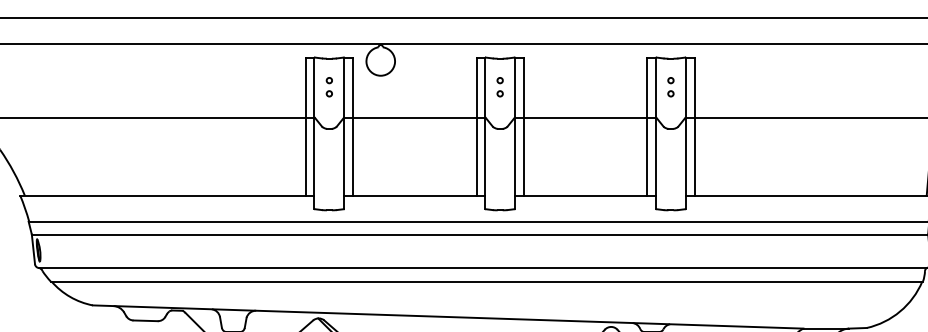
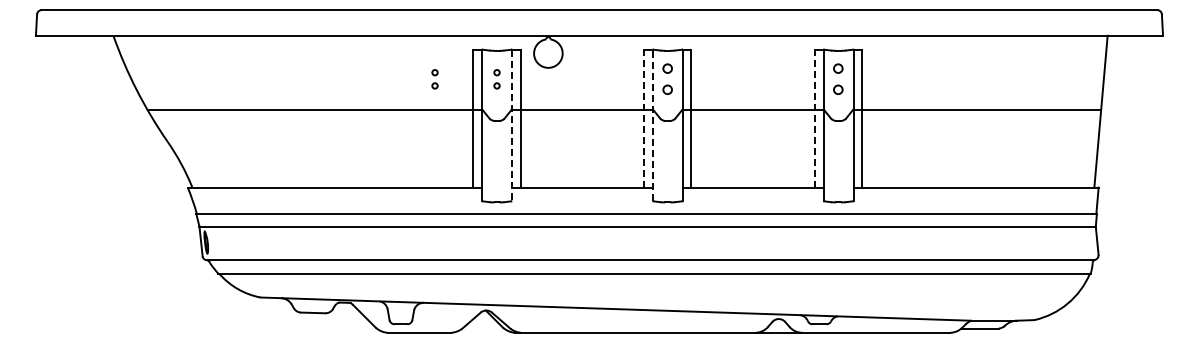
part: (266, 87) -> (434, 79), added
part: (499, 87) -> (667, 79), size x1.6
part: (670, 87) -> (838, 79), size x1.6
line: (476, 126) -> (644, 118), solid -> dashed
line: (647, 126) -> (815, 118), solid -> dashed
line: (344, 133) -> (512, 125), solid -> dashed
line: (484, 133) -> (652, 125), solid -> dashed

